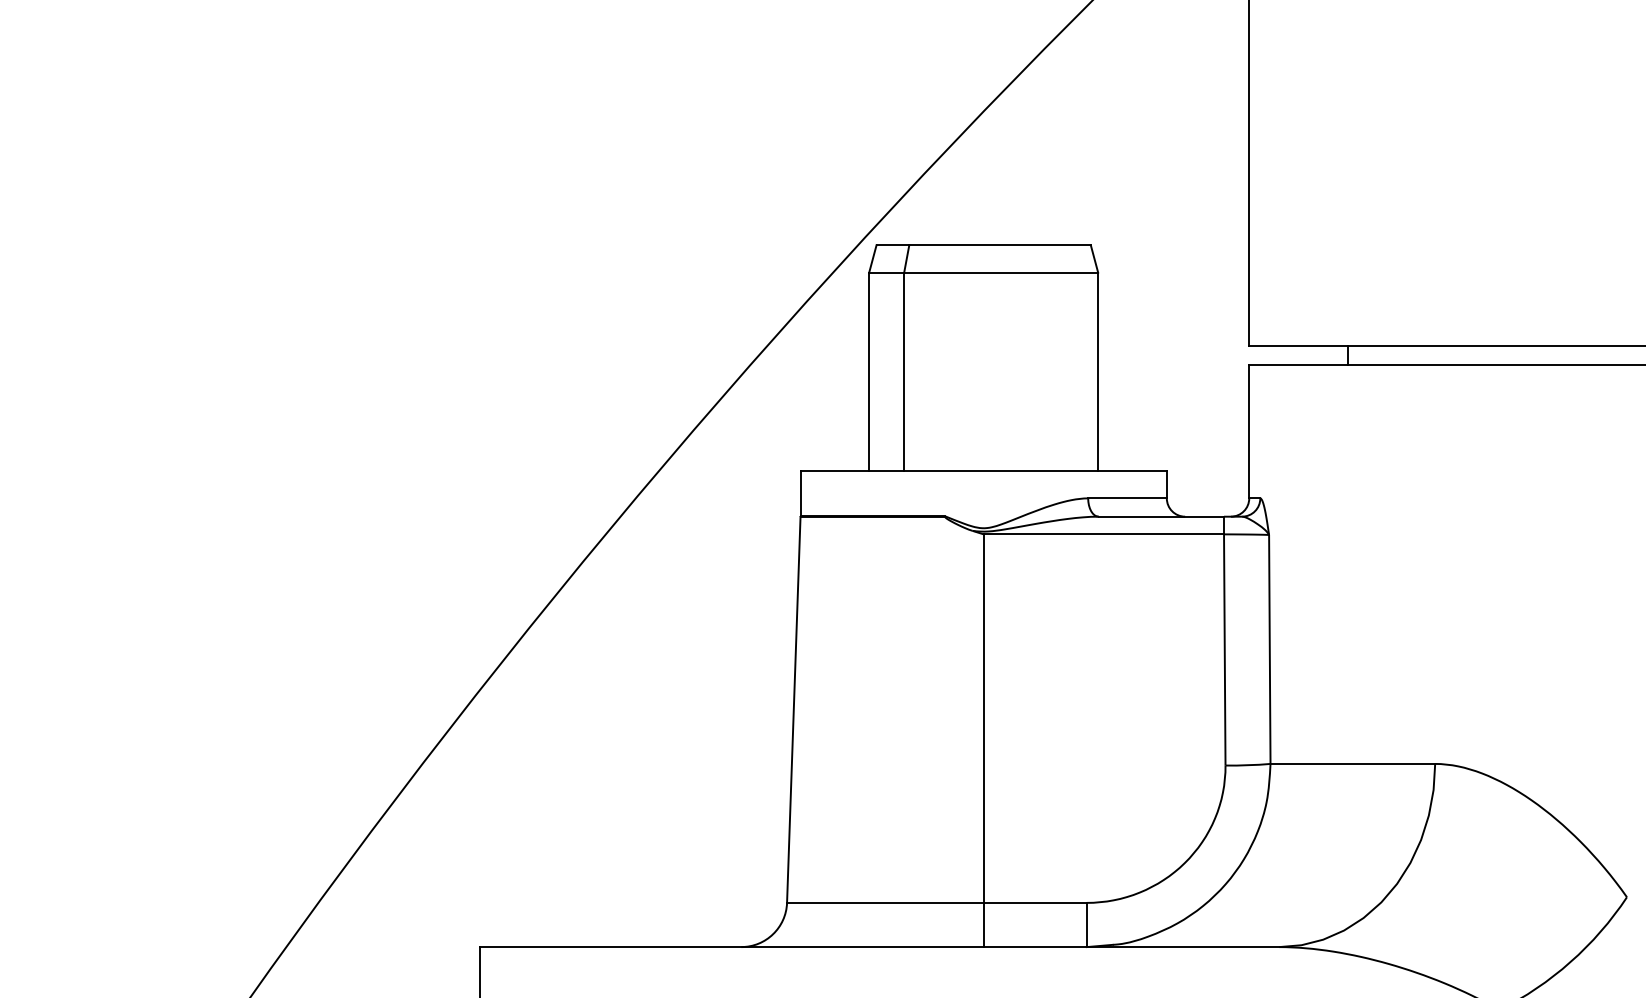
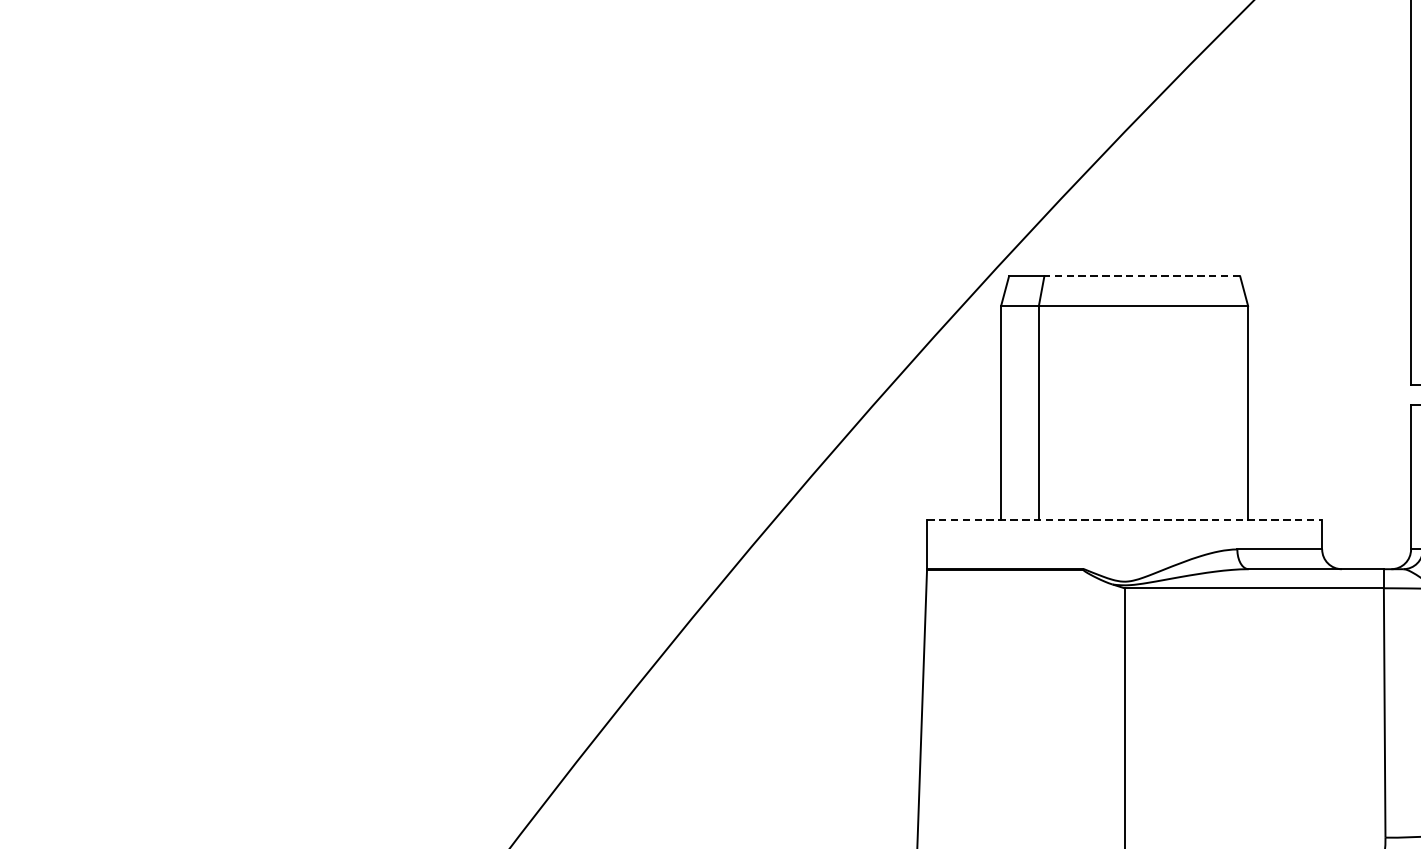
line: (1000, 245) -> (1142, 276), solid -> dashed
line: (984, 470) -> (1125, 519), solid -> dashed

